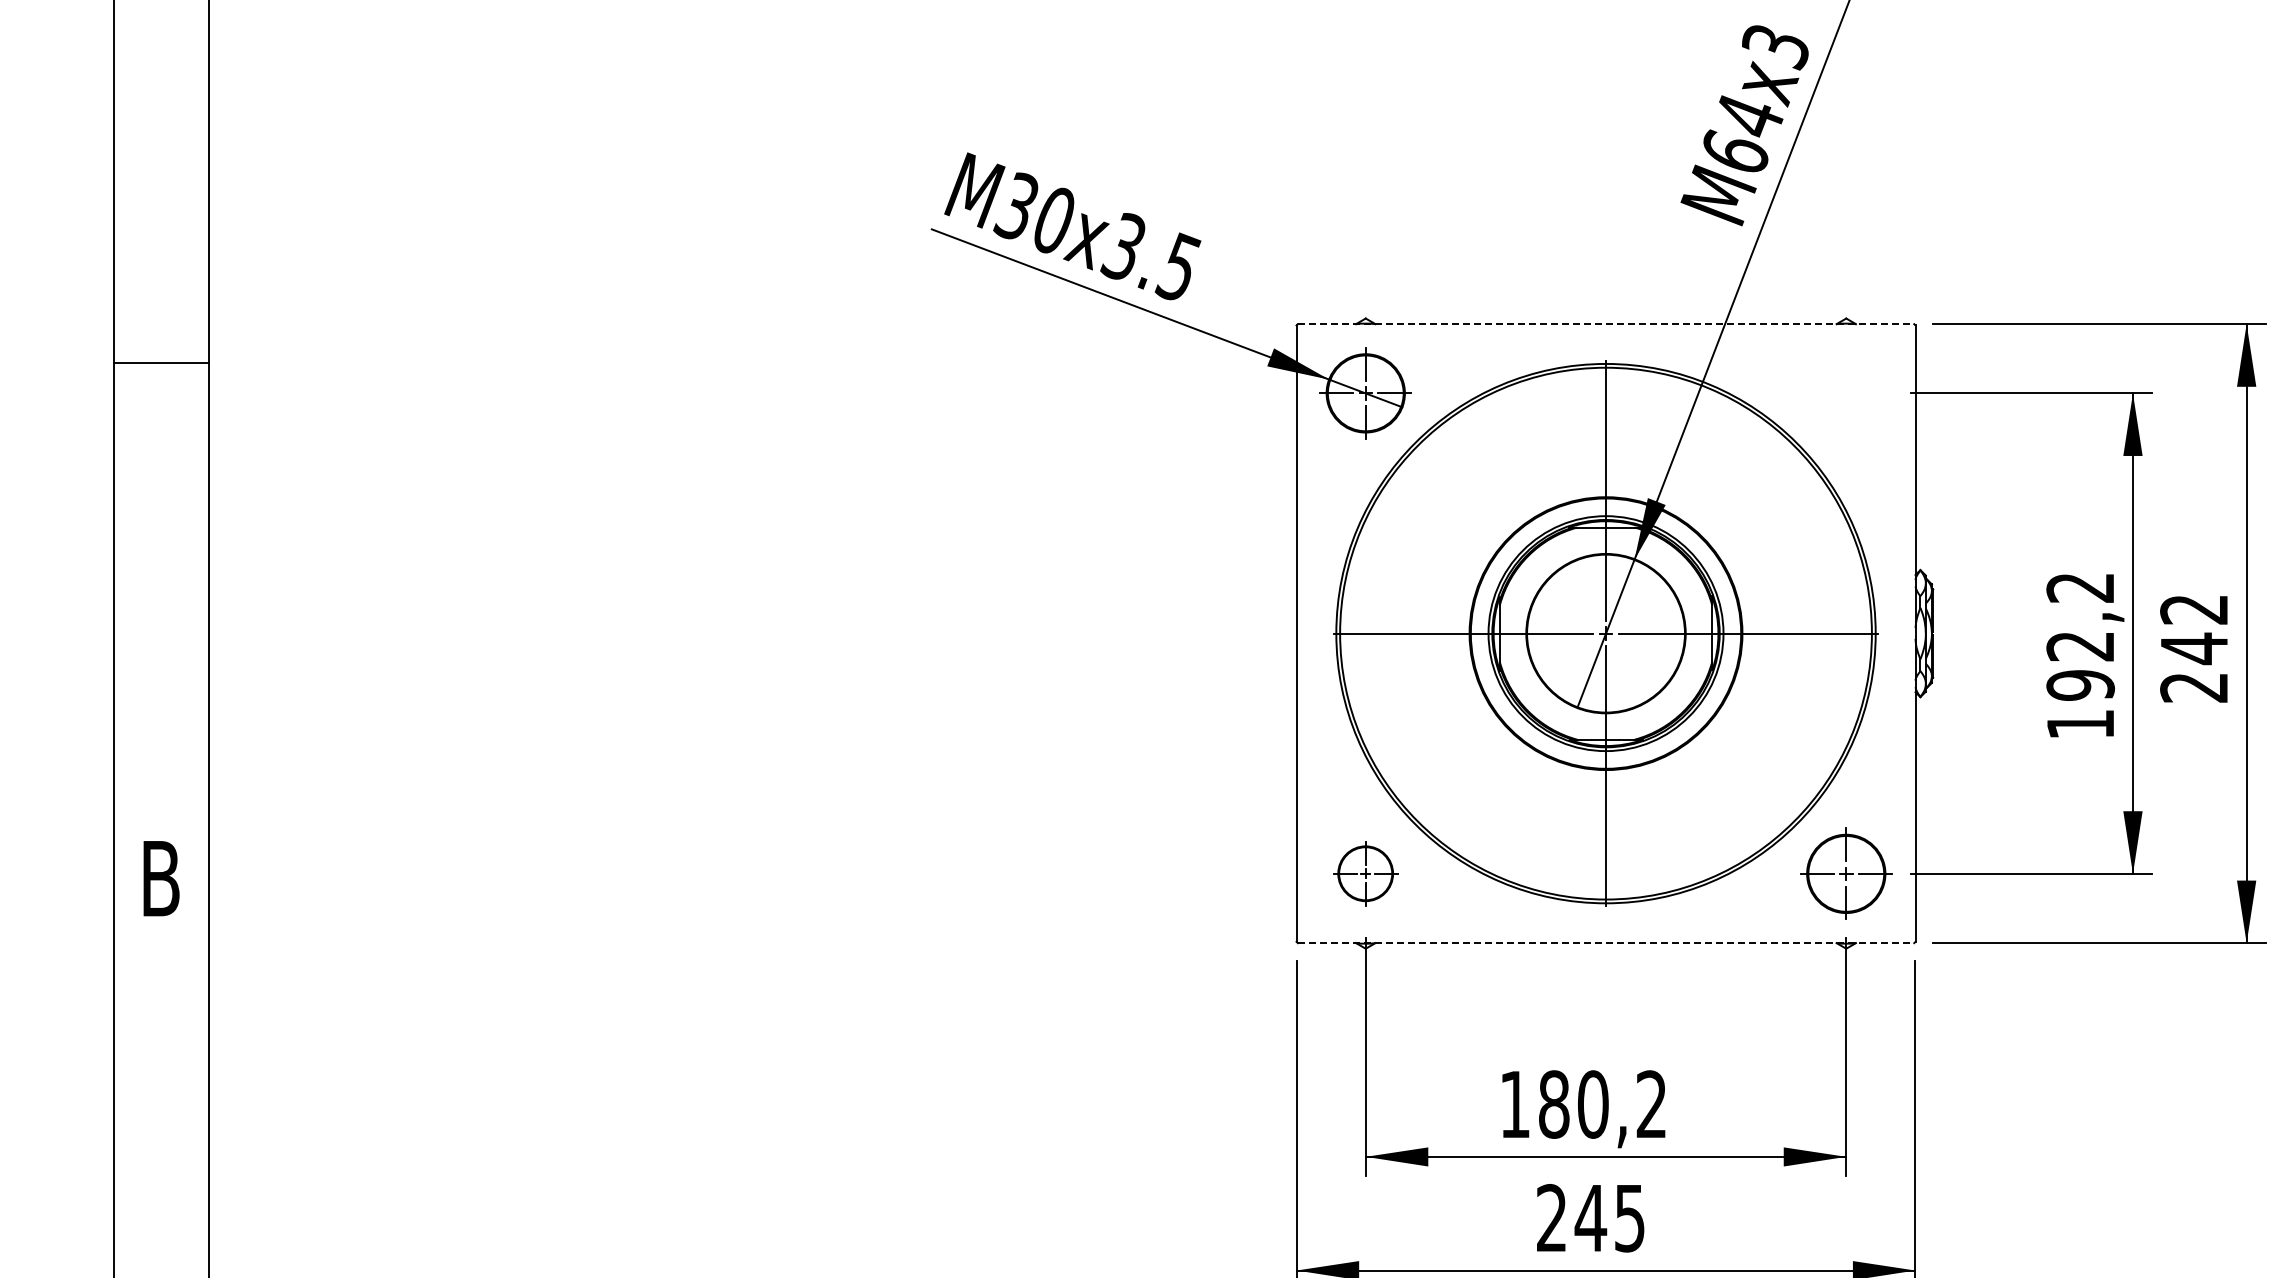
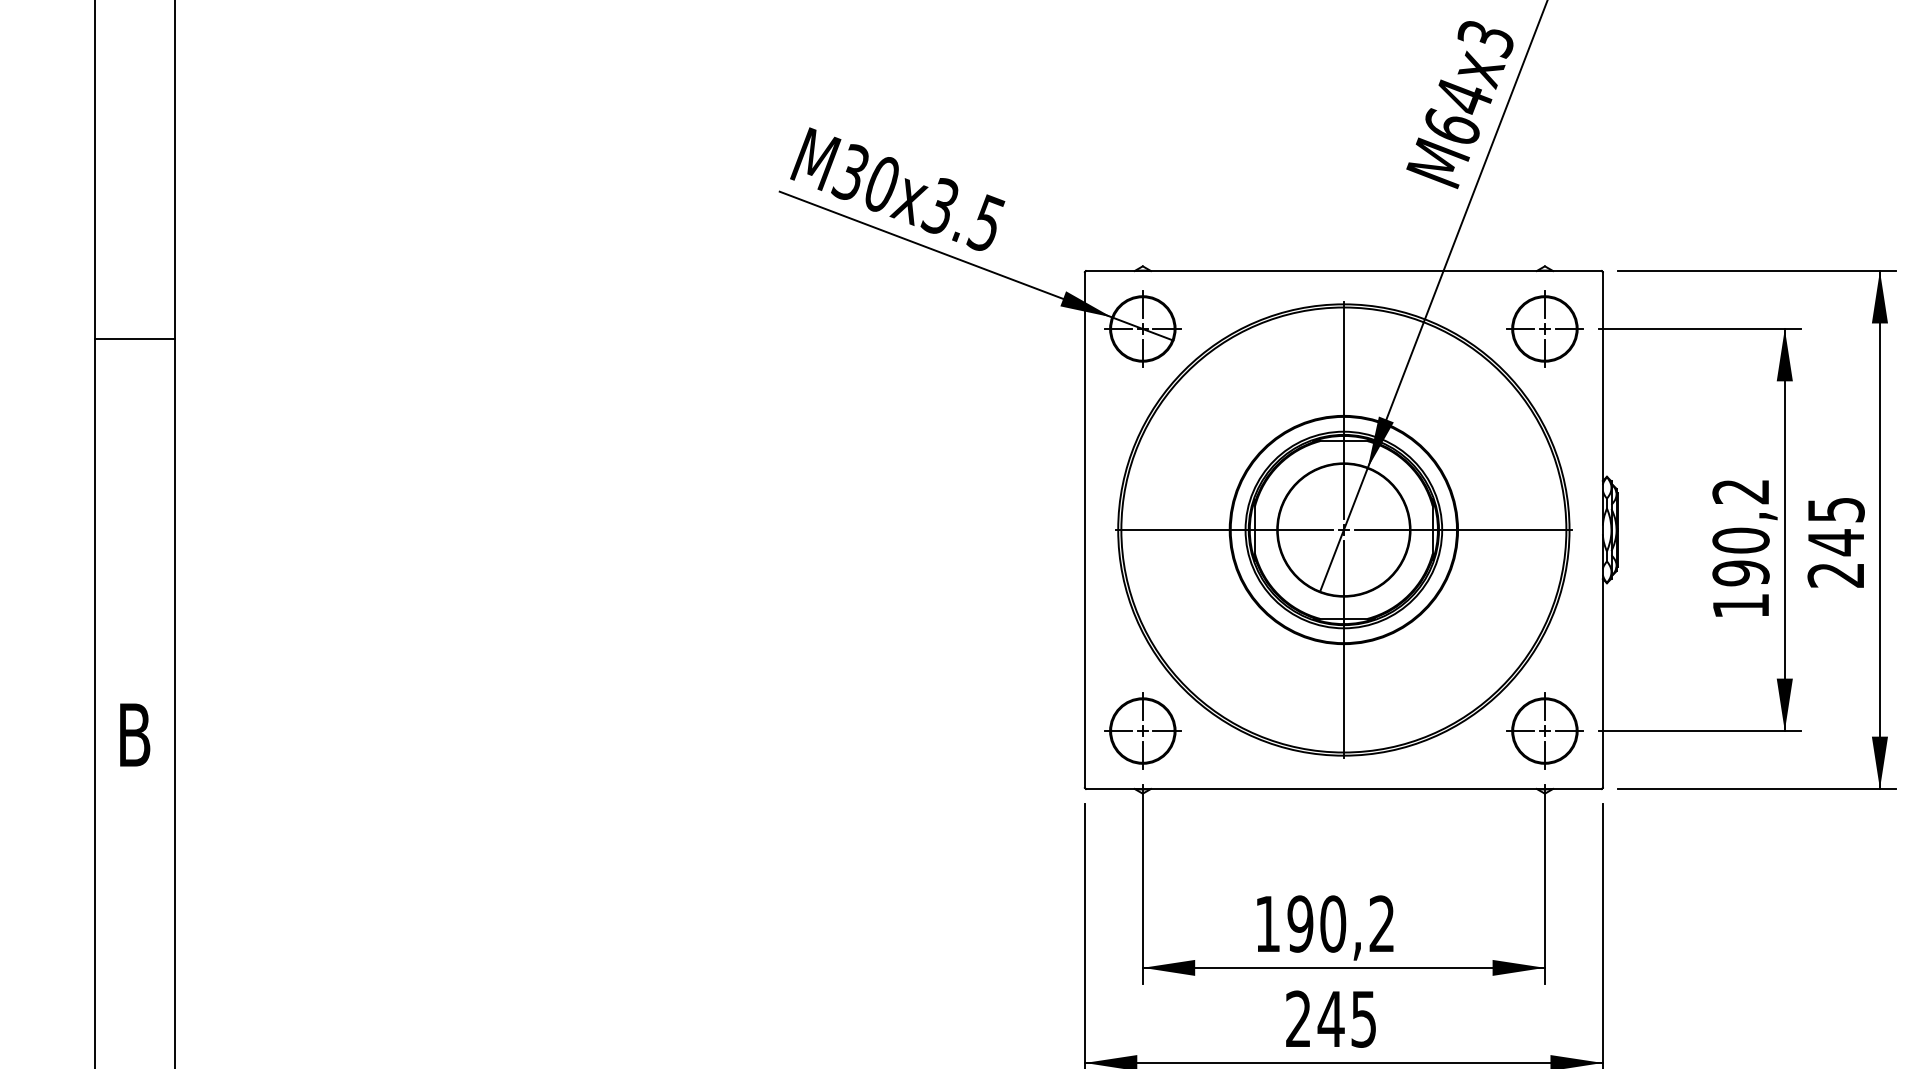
line: (1606, 324) -> (1344, 271), dashed -> solid
line: (160, 363) -> (134, 339), moved
part: (1846, 393) -> (1545, 329), added
text: (2194, 609) -> (1836, 509), 242 -> 245
text: (2080, 646) -> (1740, 540), 192,2 -> 190,2
part: (1365, 873) -> (1142, 730), size x1.43
line: (1606, 943) -> (1344, 789), dashed -> solid
text: (1553, 1104) -> (1299, 924), 180,2 -> 190,2

